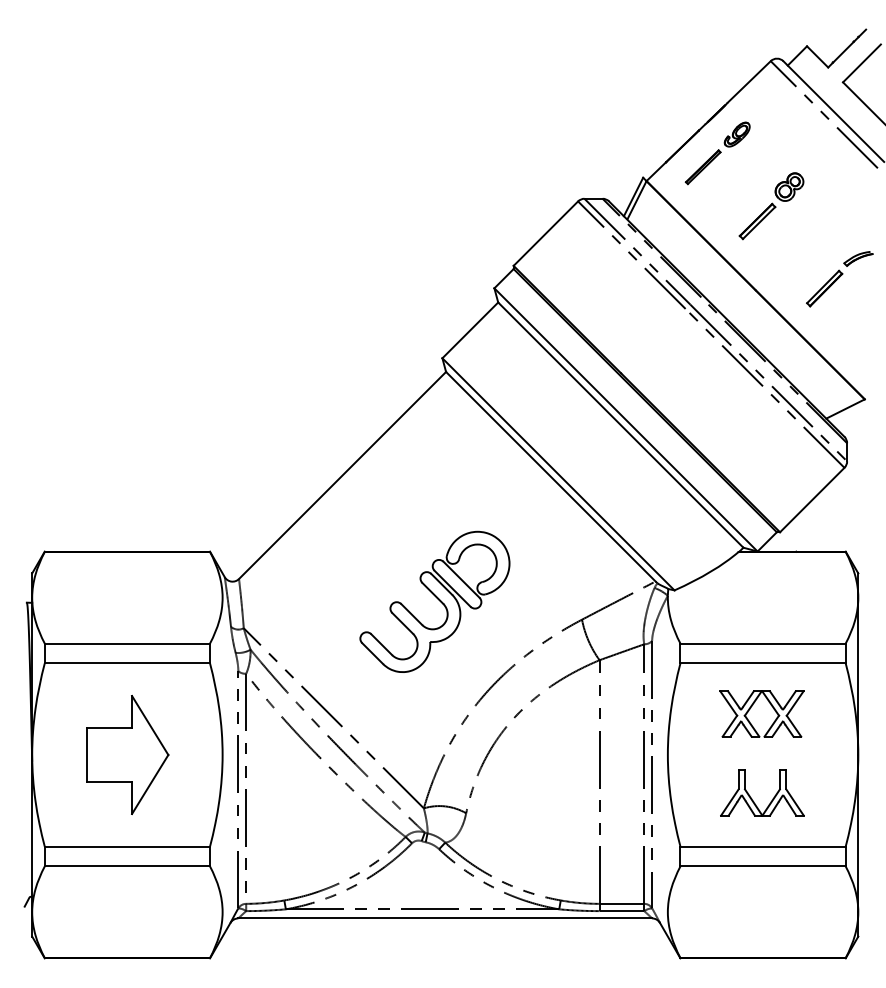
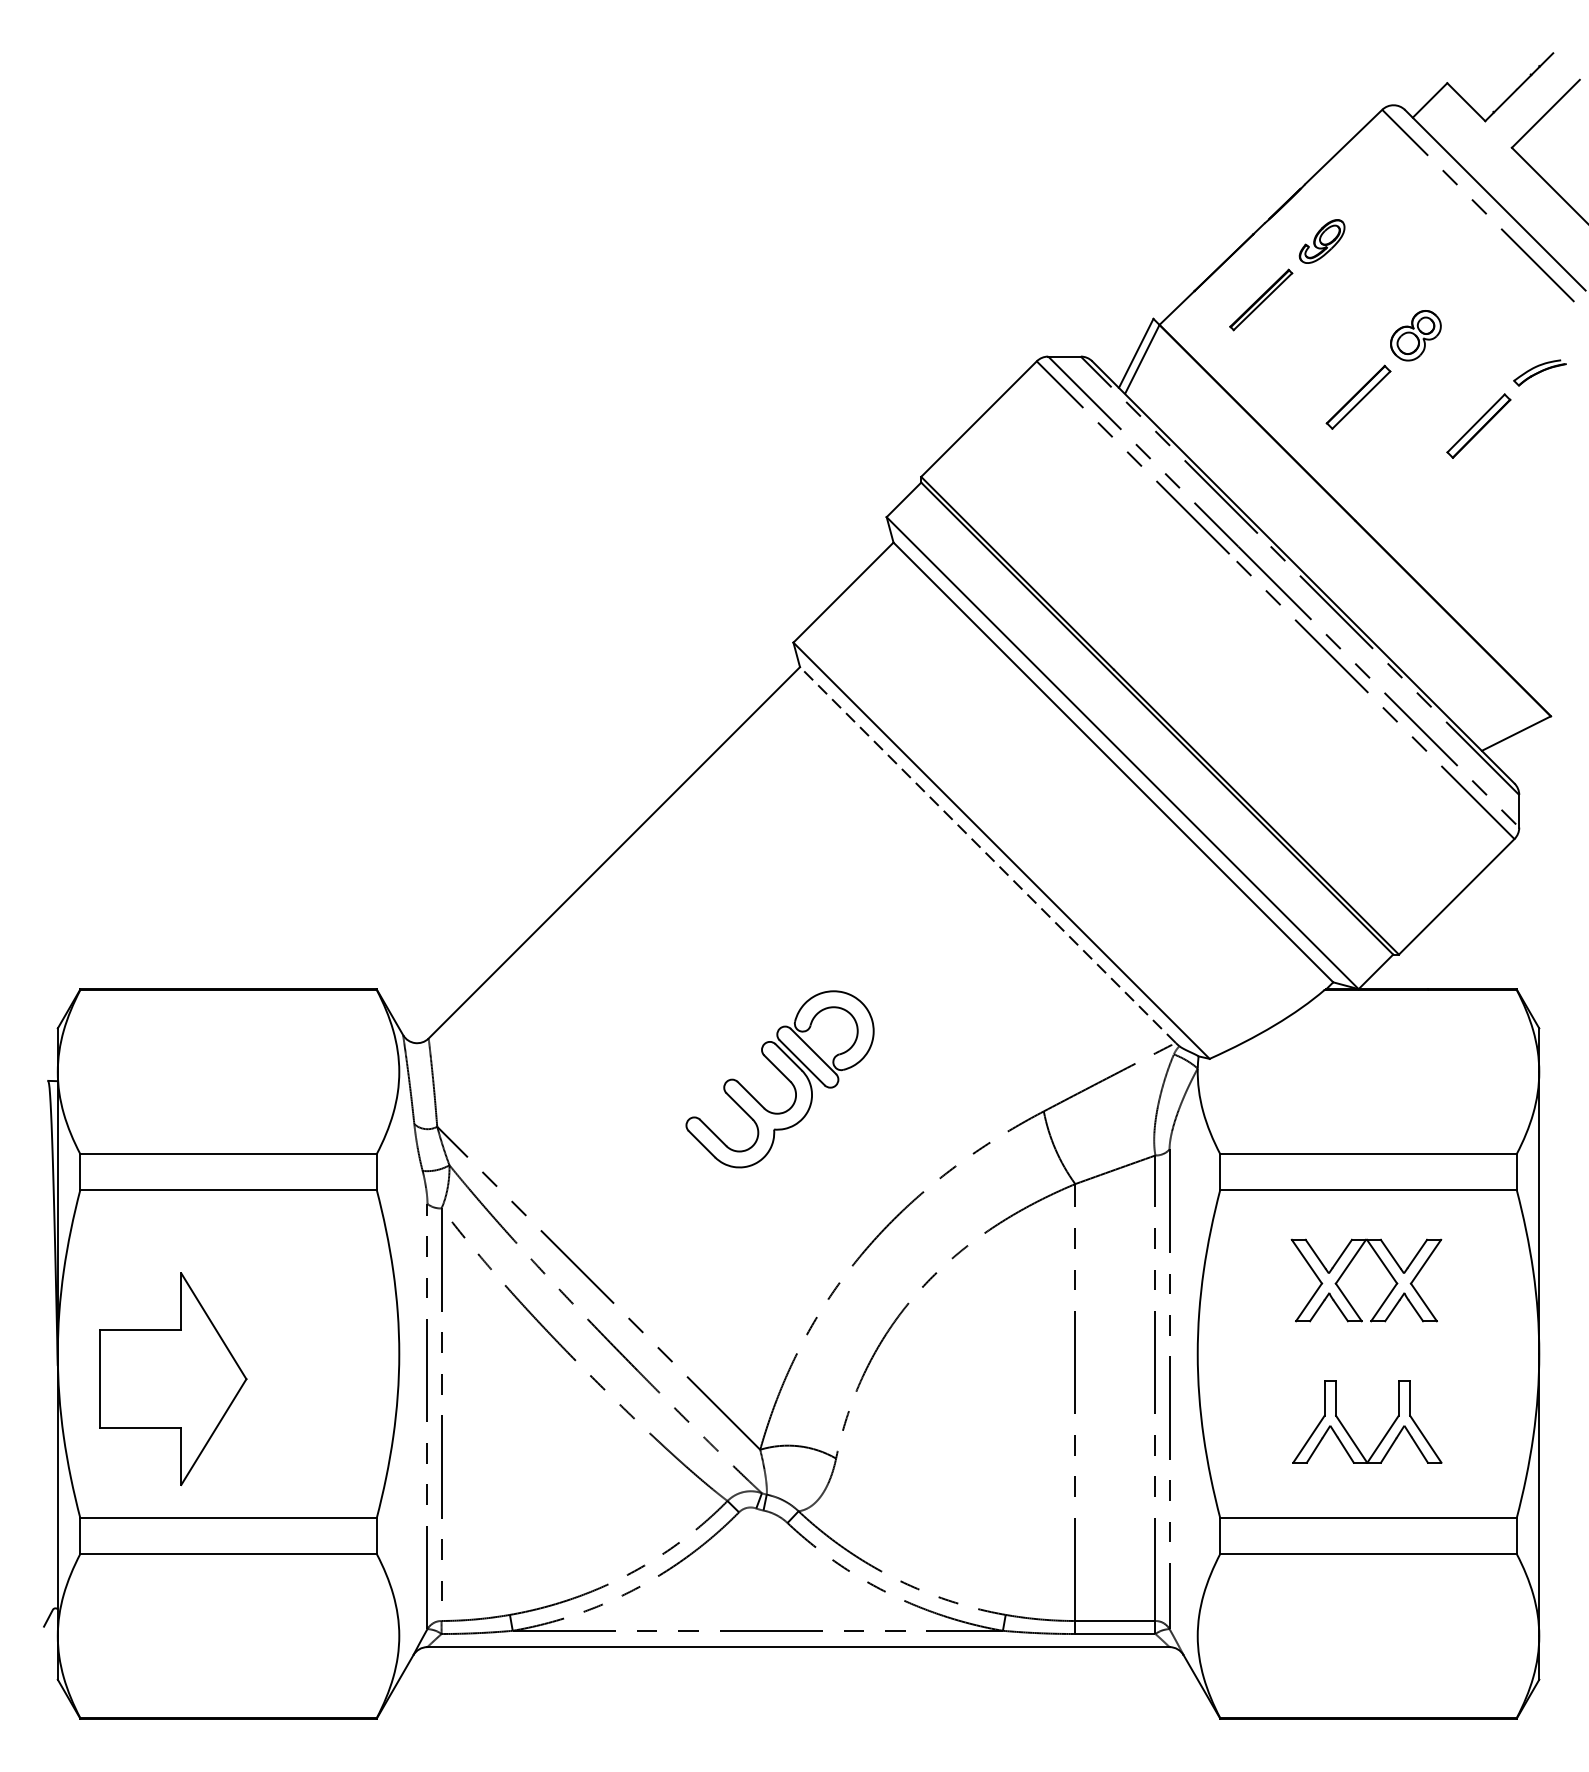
part: (839, 279) -> (1505, 409), moved
line: (550, 476) -> (987, 854), solid -> dashed
part: (434, 601) -> (779, 1078), size x0.7
part: (127, 754) -> (173, 1378), moved

